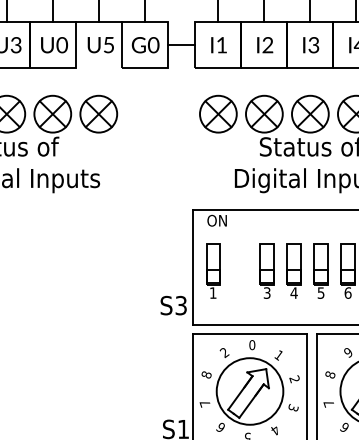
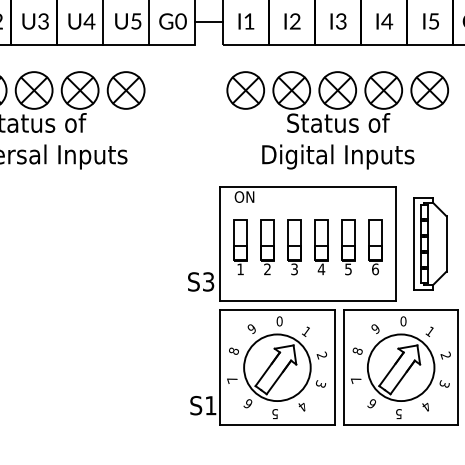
text: (62, 45) -> (89, 21), U0 -> U4
line: (99, 68) -> (126, 44), added
part: (240, 271) -> (267, 247), added
text: (224, 353) -> (251, 329), 2 -> 9

